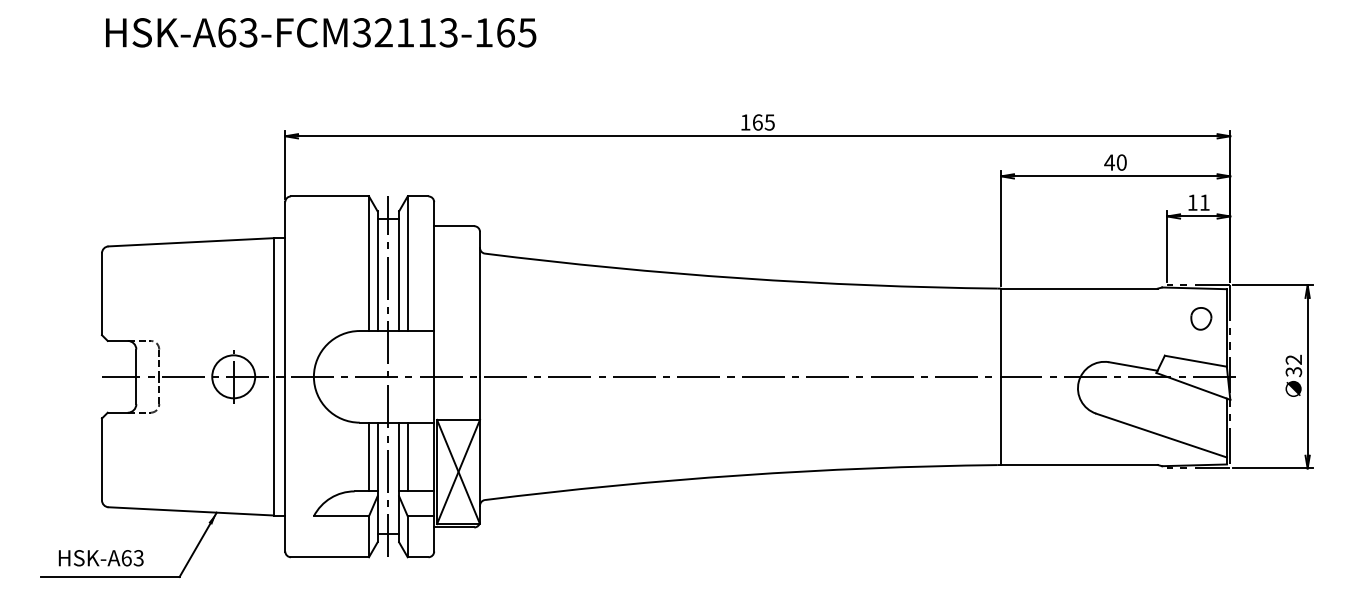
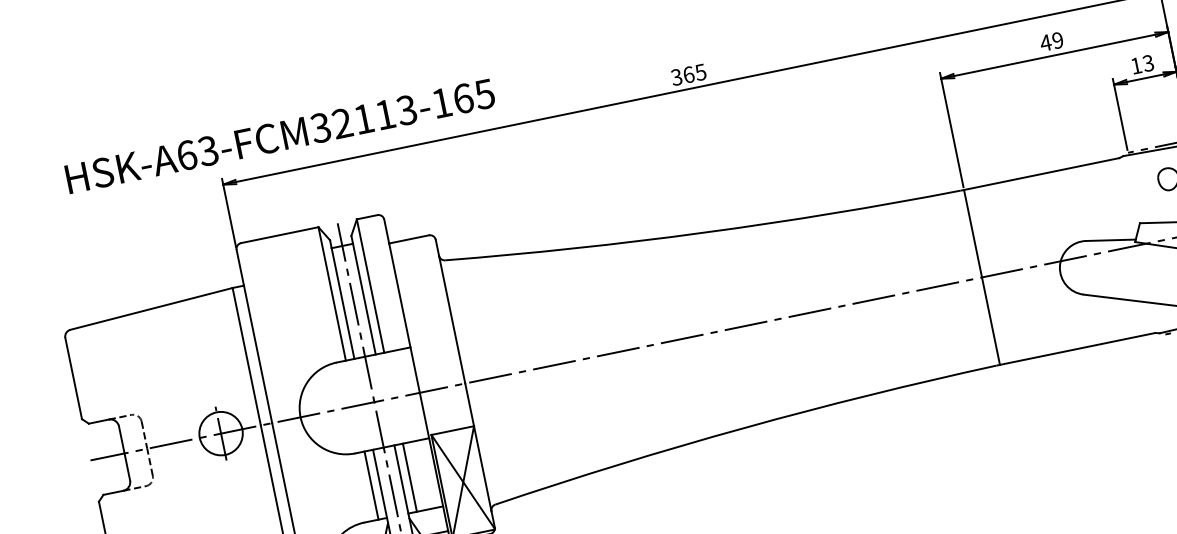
text: (321, 32) -> (280, 135), moved
text: (745, 122) -> (676, 77), 165 -> 365
text: (1121, 162) -> (1057, 40), 40 -> 49
text: (1204, 202) -> (1148, 63), 11 -> 13

